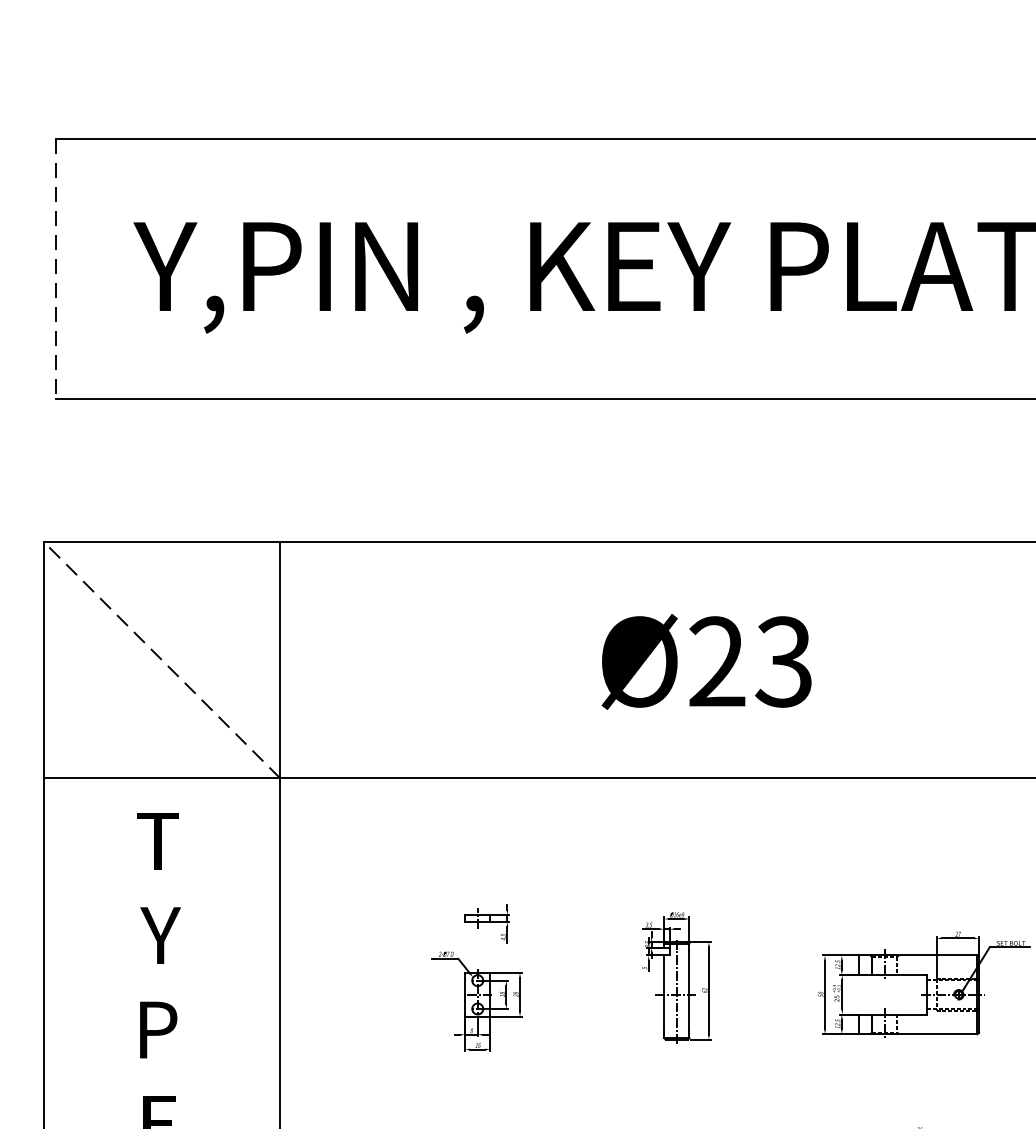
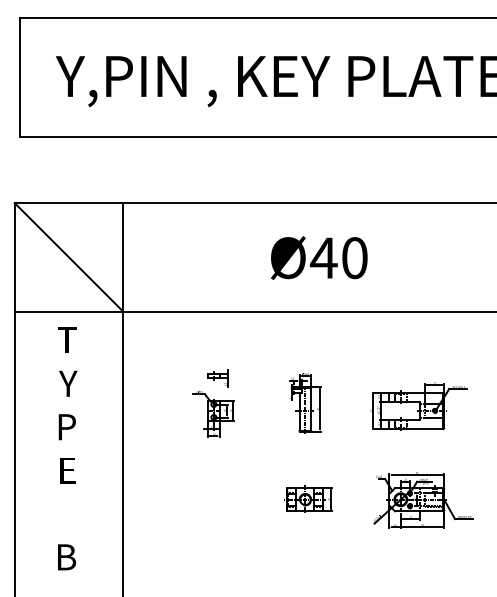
line: (56, 268) -> (20, 77), dashed -> solid
line: (161, 660) -> (68, 257), dashed -> solid
text: (748, 662) -> (338, 258), Ø23 -> Ø40

